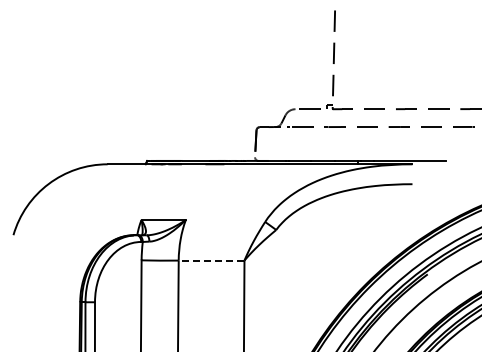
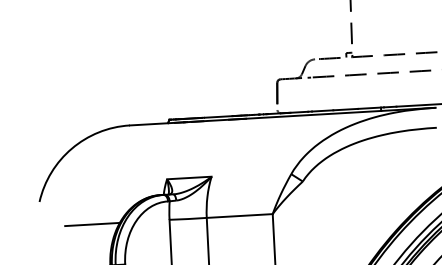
line: (64, 260) -> (92, 224), added
line: (211, 260) -> (239, 215), dashed -> solid

